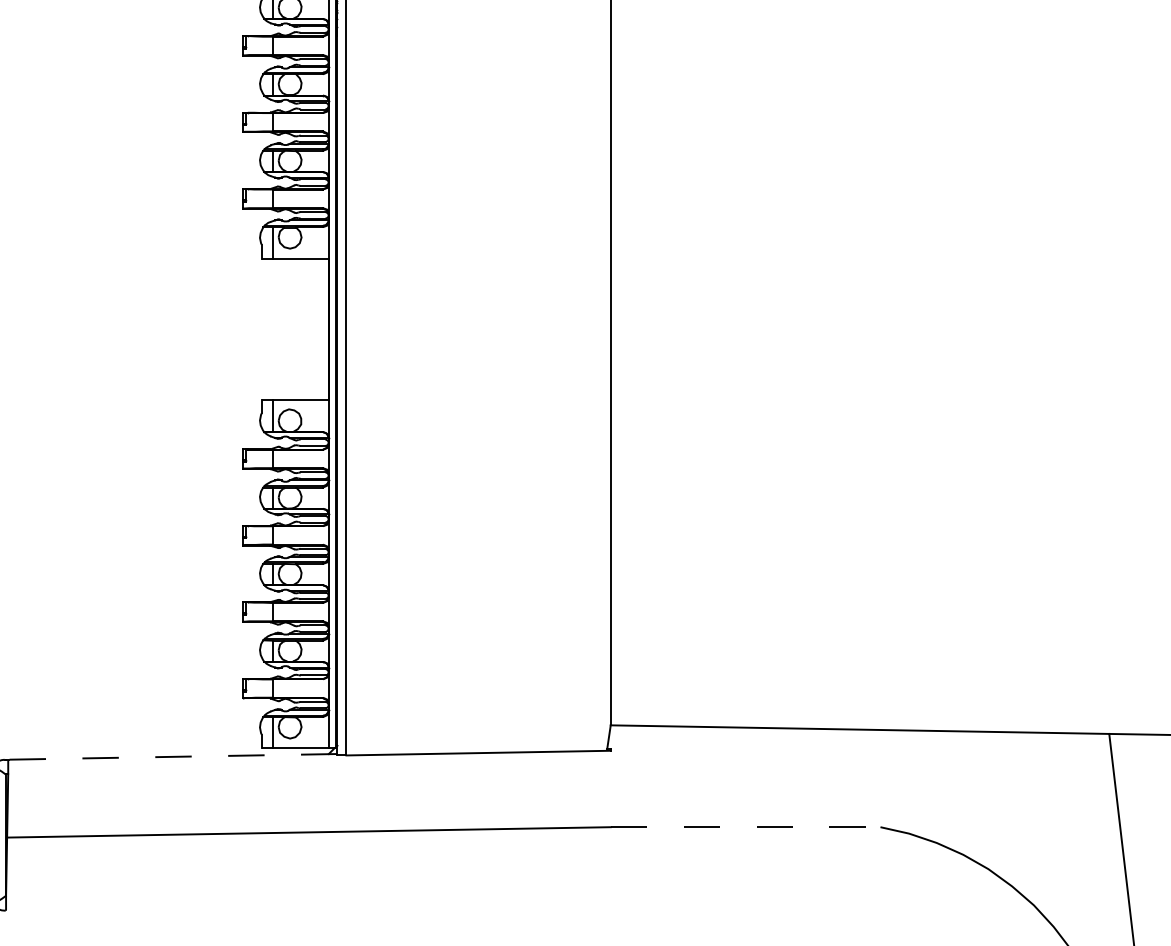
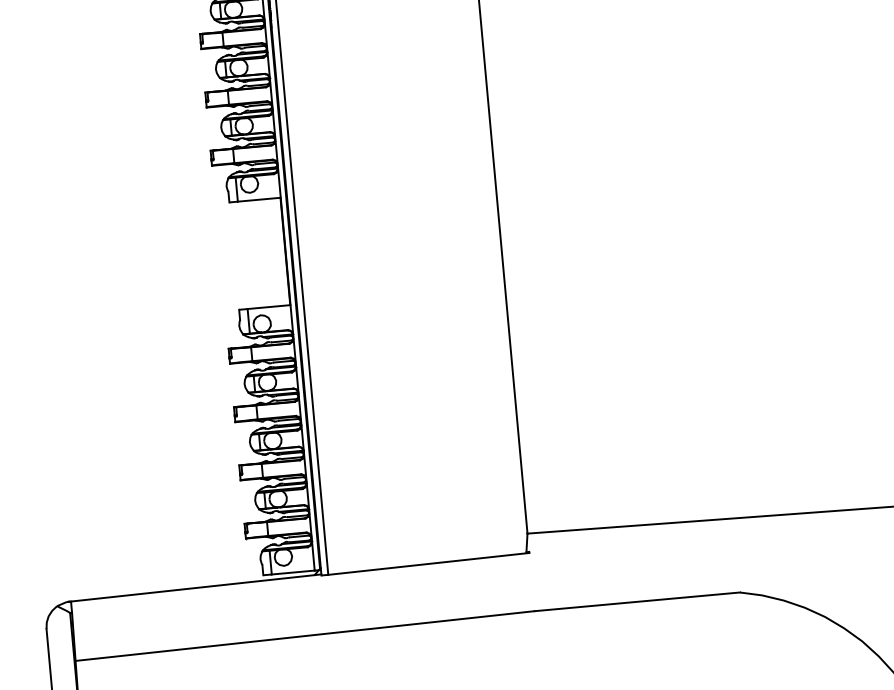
line: (171, 756) -> (195, 587), dashed -> solid
line: (745, 827) -> (637, 602), dashed -> solid

